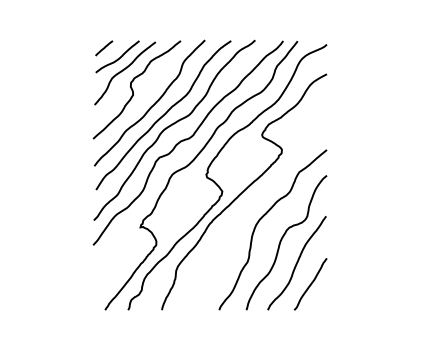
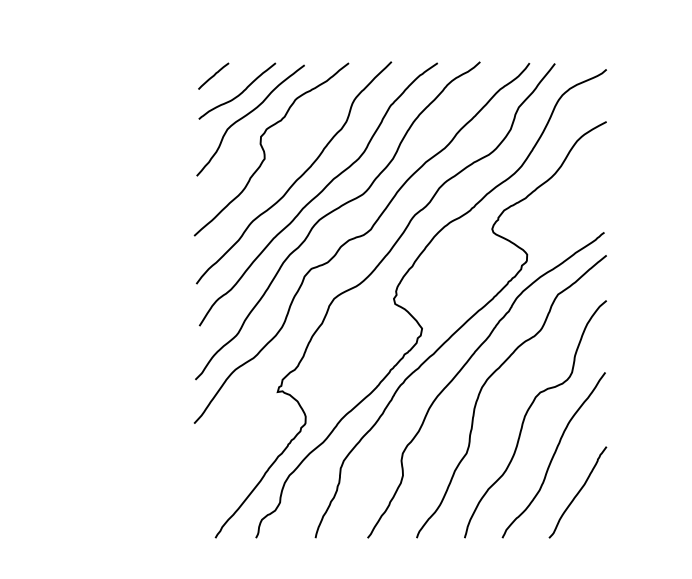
curve: (247, 212) -> (466, 365), added

